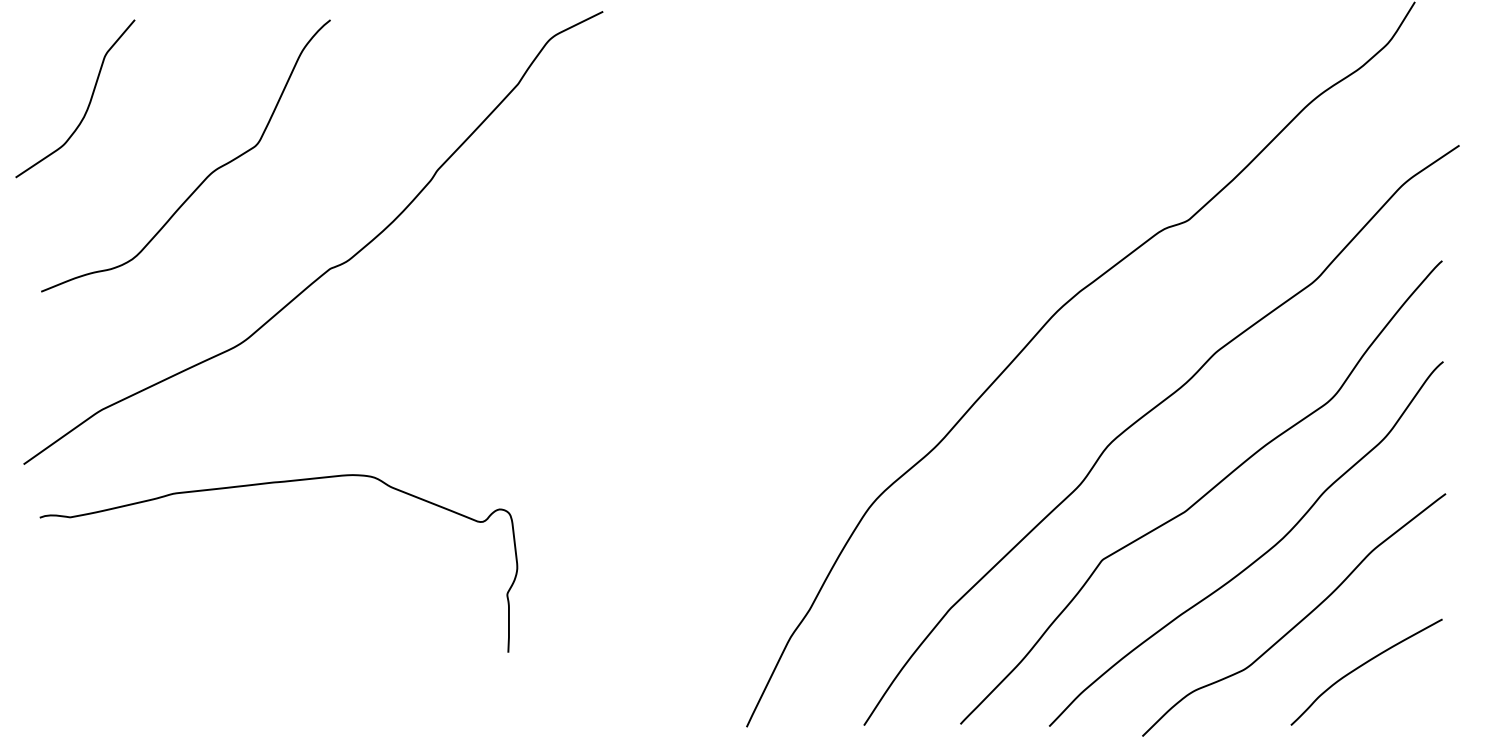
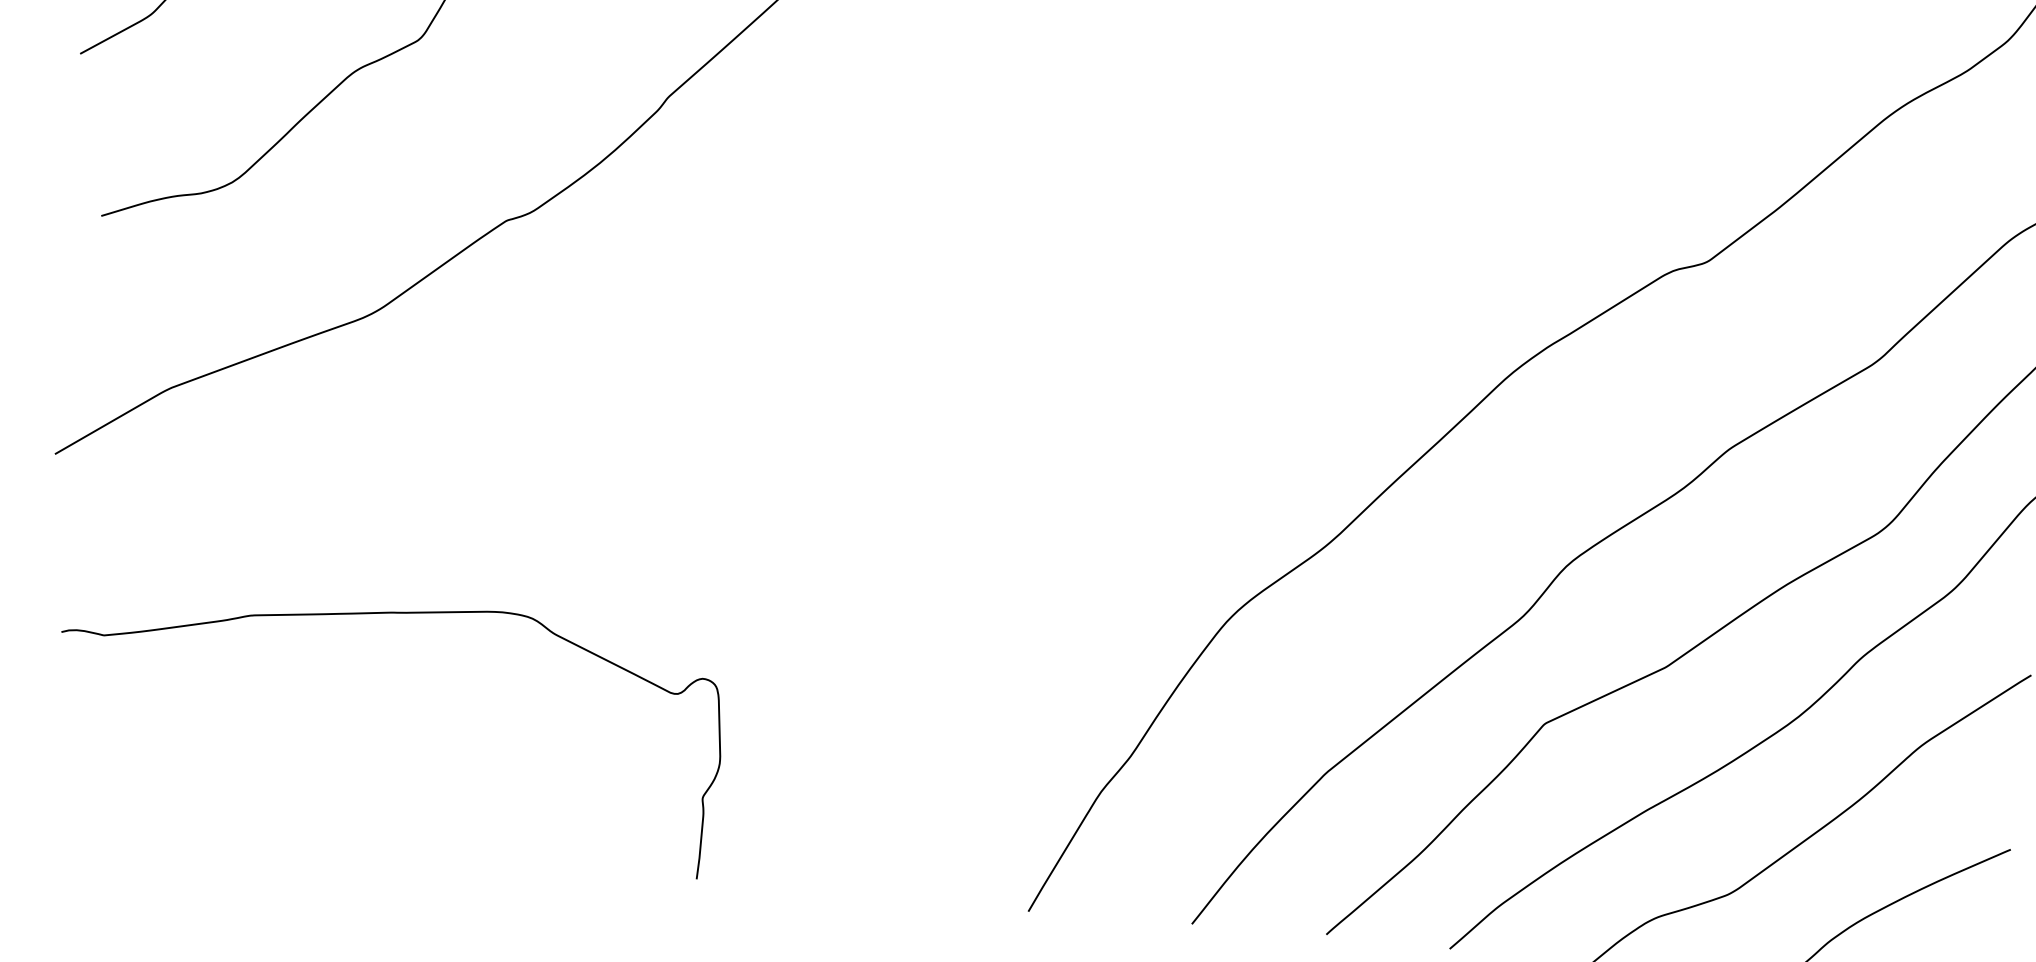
curve: (267, 484) -> (382, 614), moved

